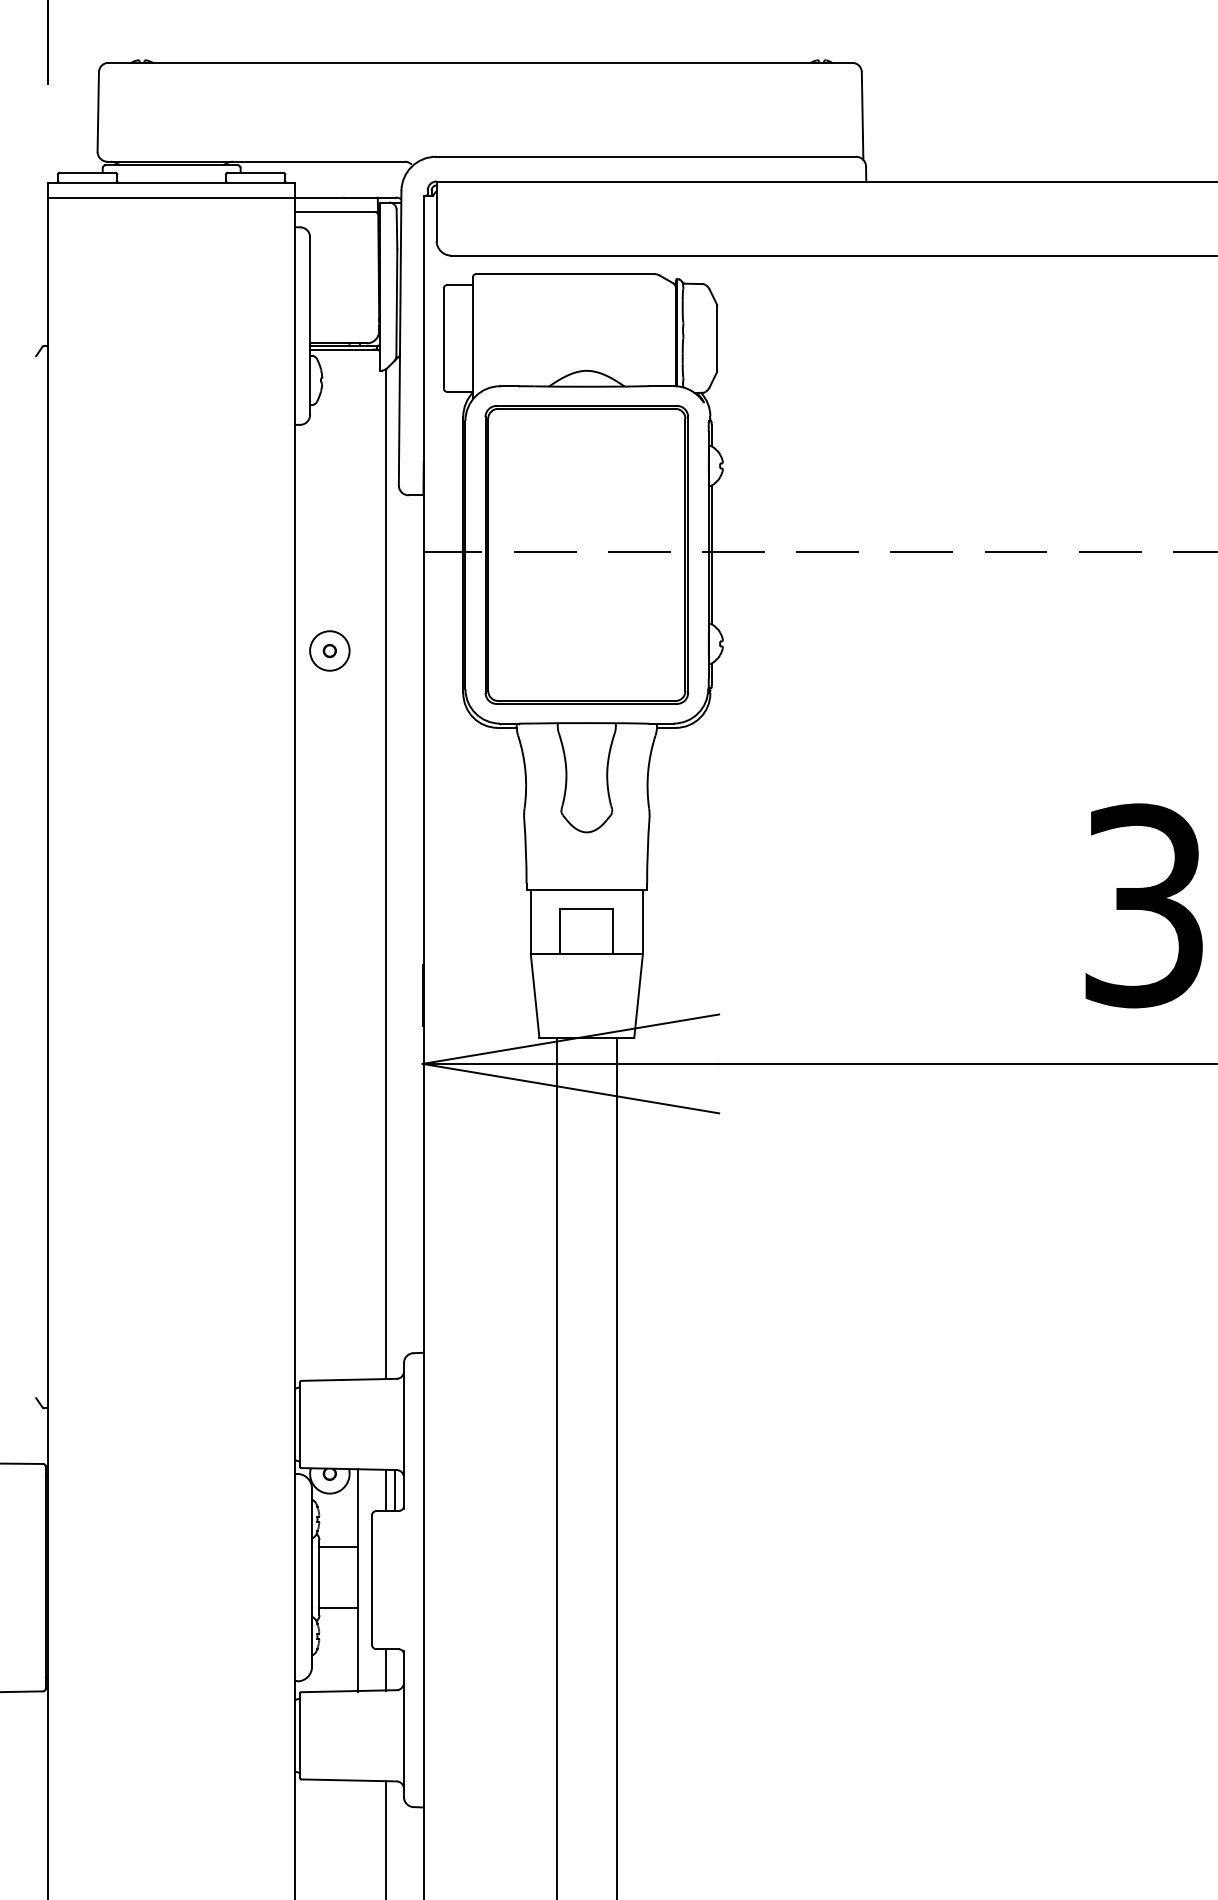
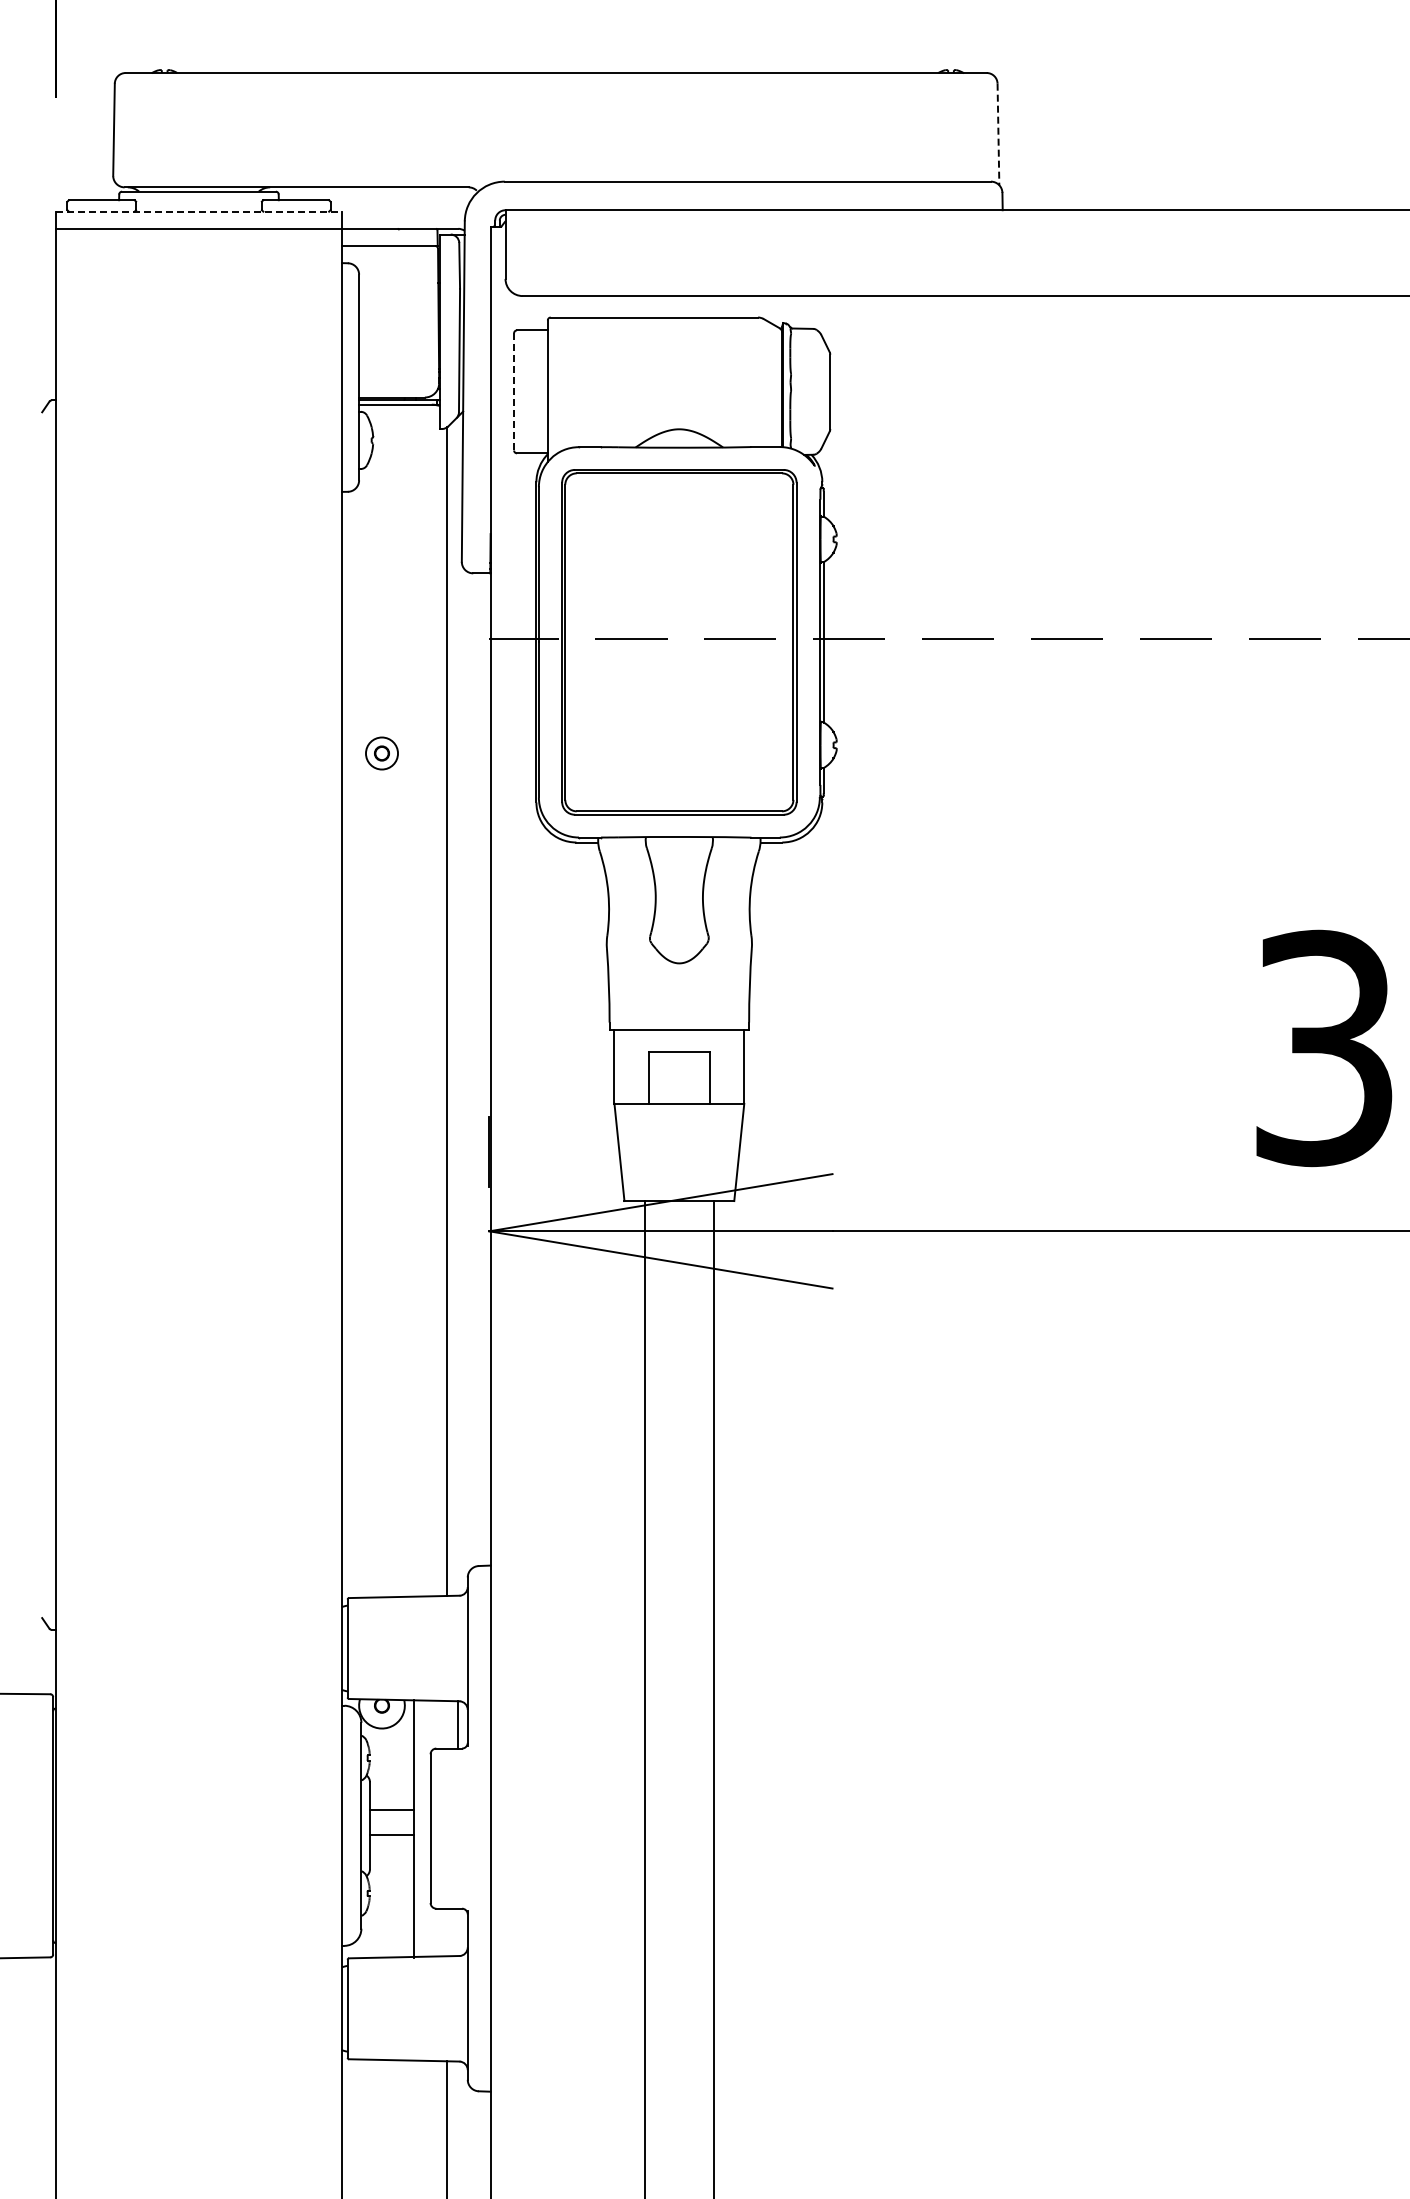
line: (862, 116) -> (998, 134), solid -> dashed
line: (172, 182) -> (199, 211), solid -> dashed
line: (444, 338) -> (514, 391), solid -> dashed
circle: (329, 650) -> (381, 753), size x0.7
line: (386, 1490) -> (447, 1724), removed
line: (338, 1547) -> (391, 1835), moved
line: (338, 1608) -> (391, 1810), moved
line: (386, 1669) -> (447, 1932), removed

